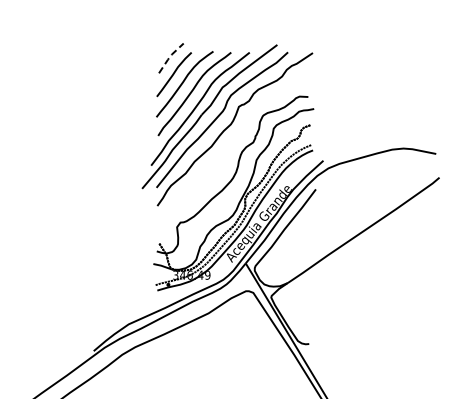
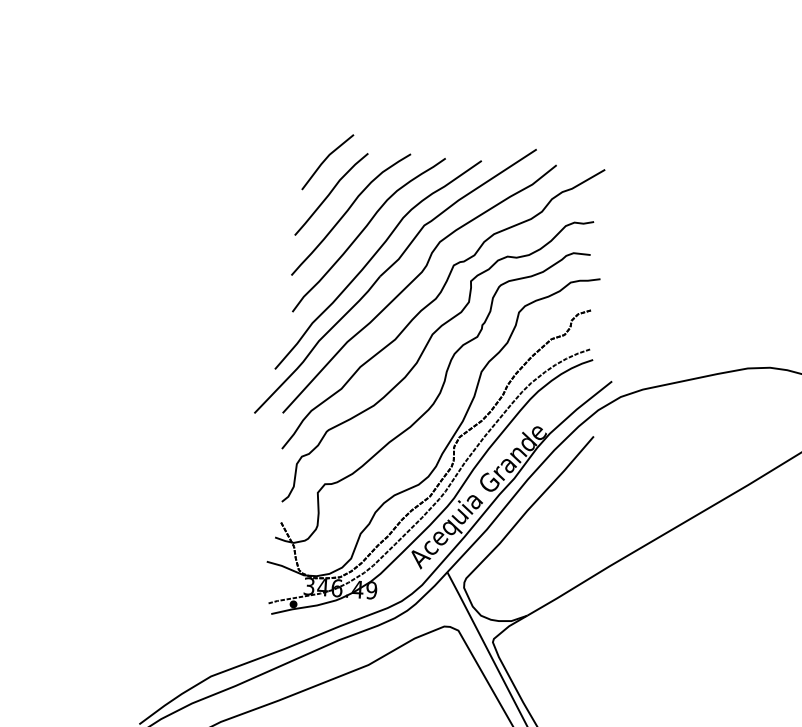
line: (170, 56) -> (326, 158), dashed -> solid
curve: (226, 153) -> (423, 355), added

